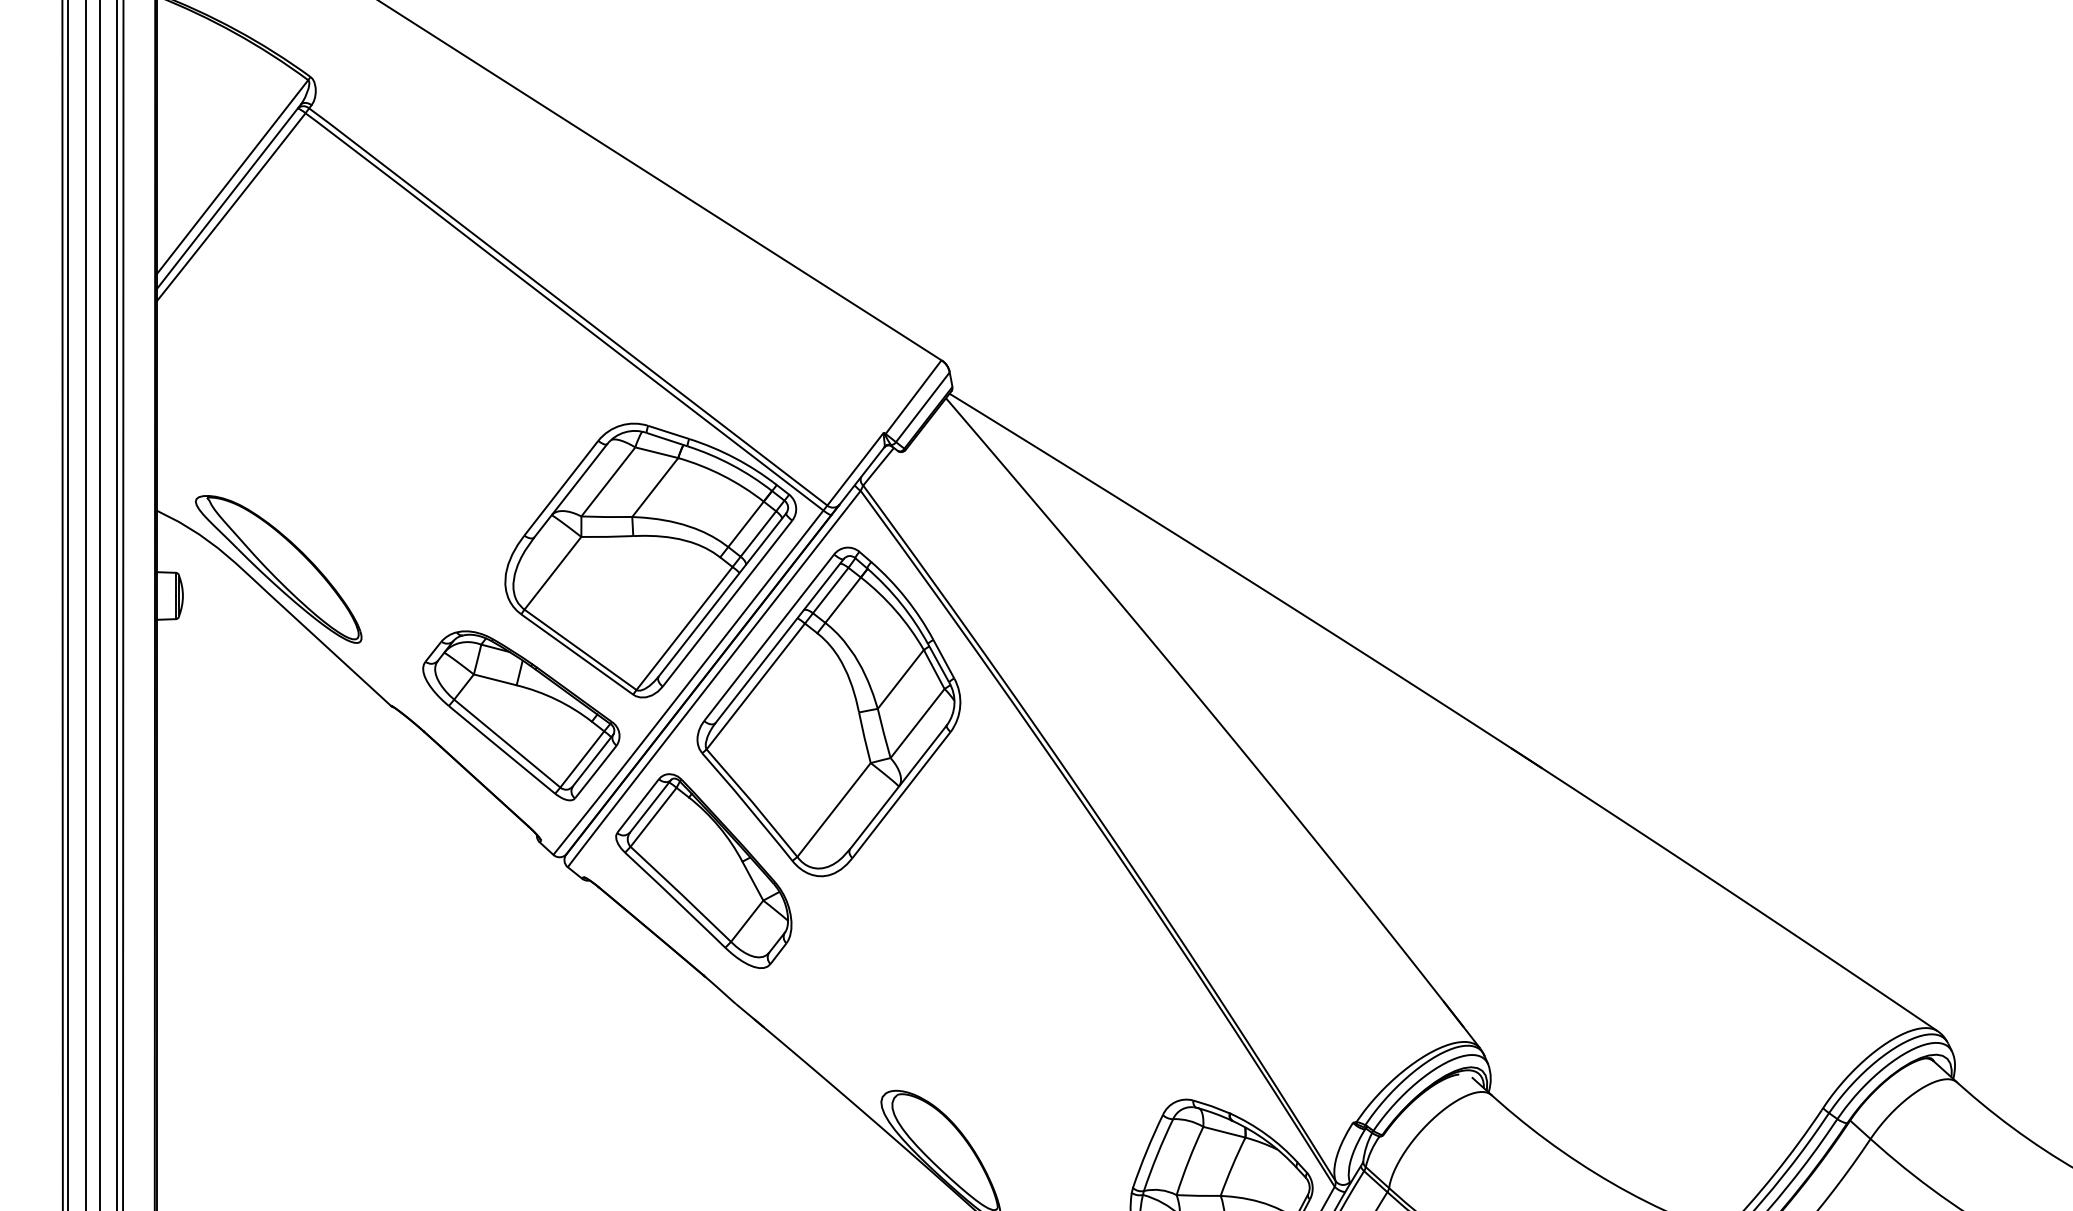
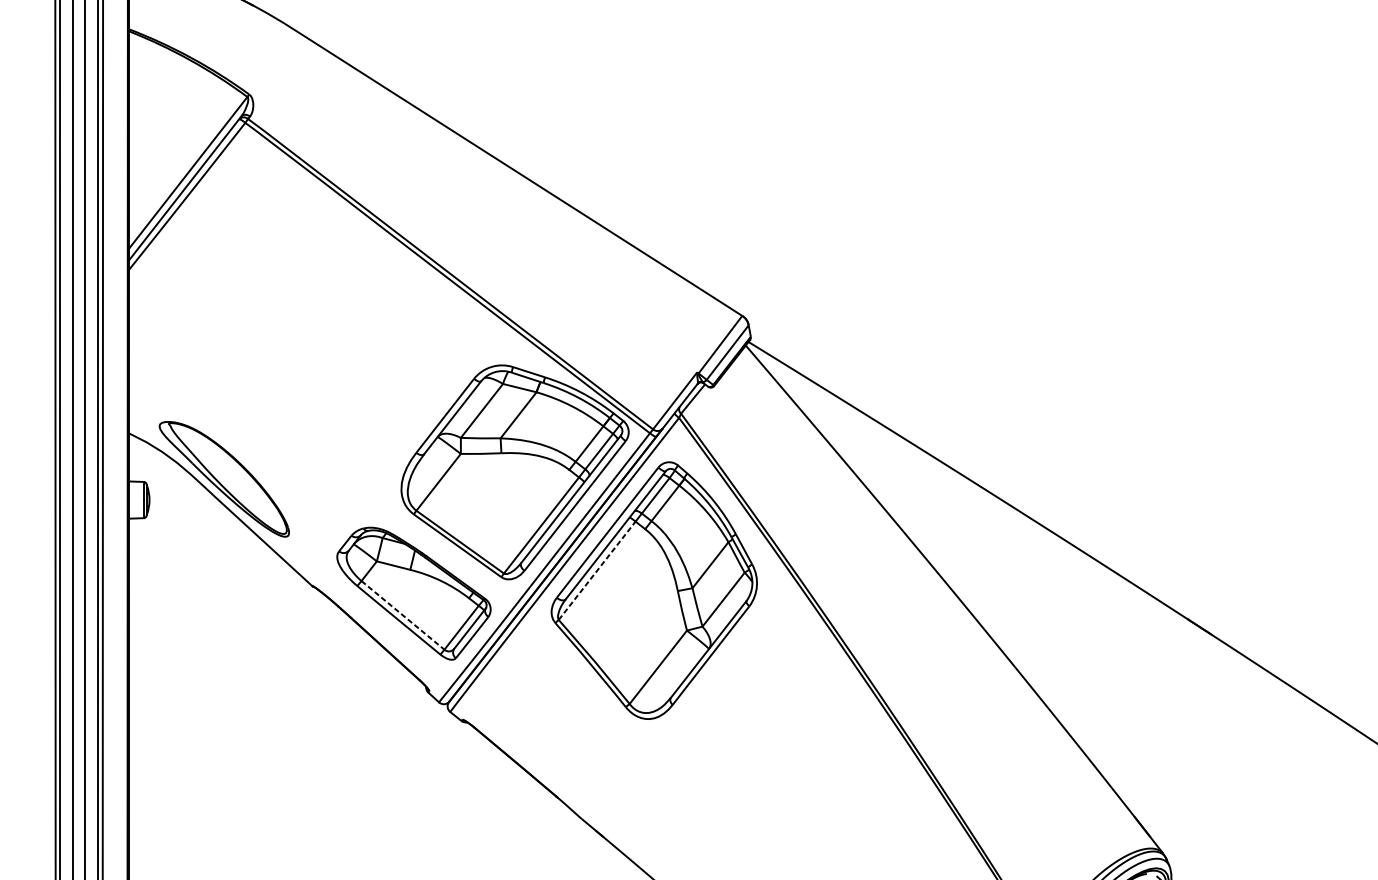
line: (755, 686) -> (596, 570), solid -> dashed
line: (507, 743) -> (403, 615), solid -> dashed
part: (703, 870) -> (556, 714), removed

